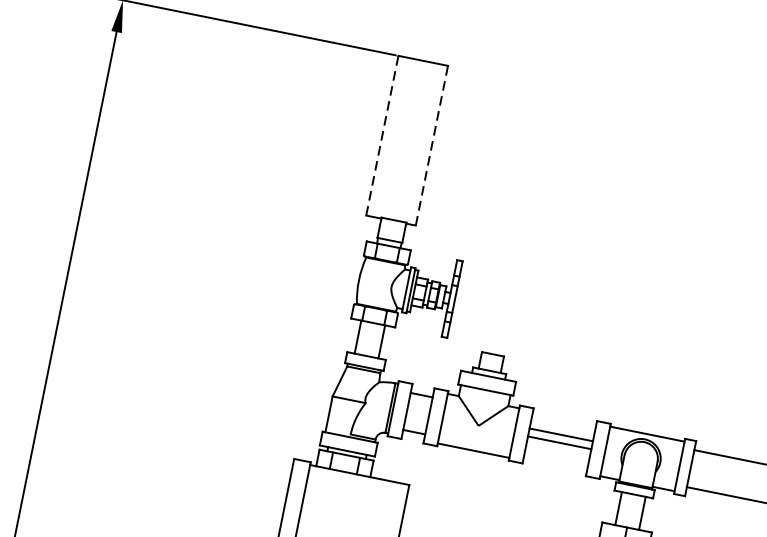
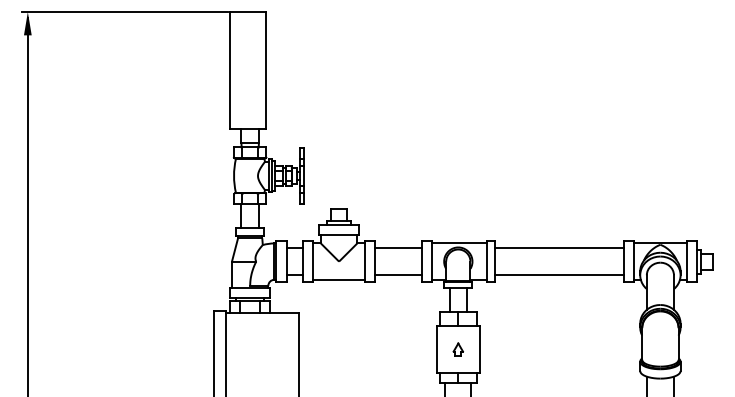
line: (381, 135) -> (229, 70), dashed -> solid
line: (432, 145) -> (266, 70), dashed -> solid
line: (560, 435) -> (398, 275), moved
line: (559, 443) -> (398, 248), moved

